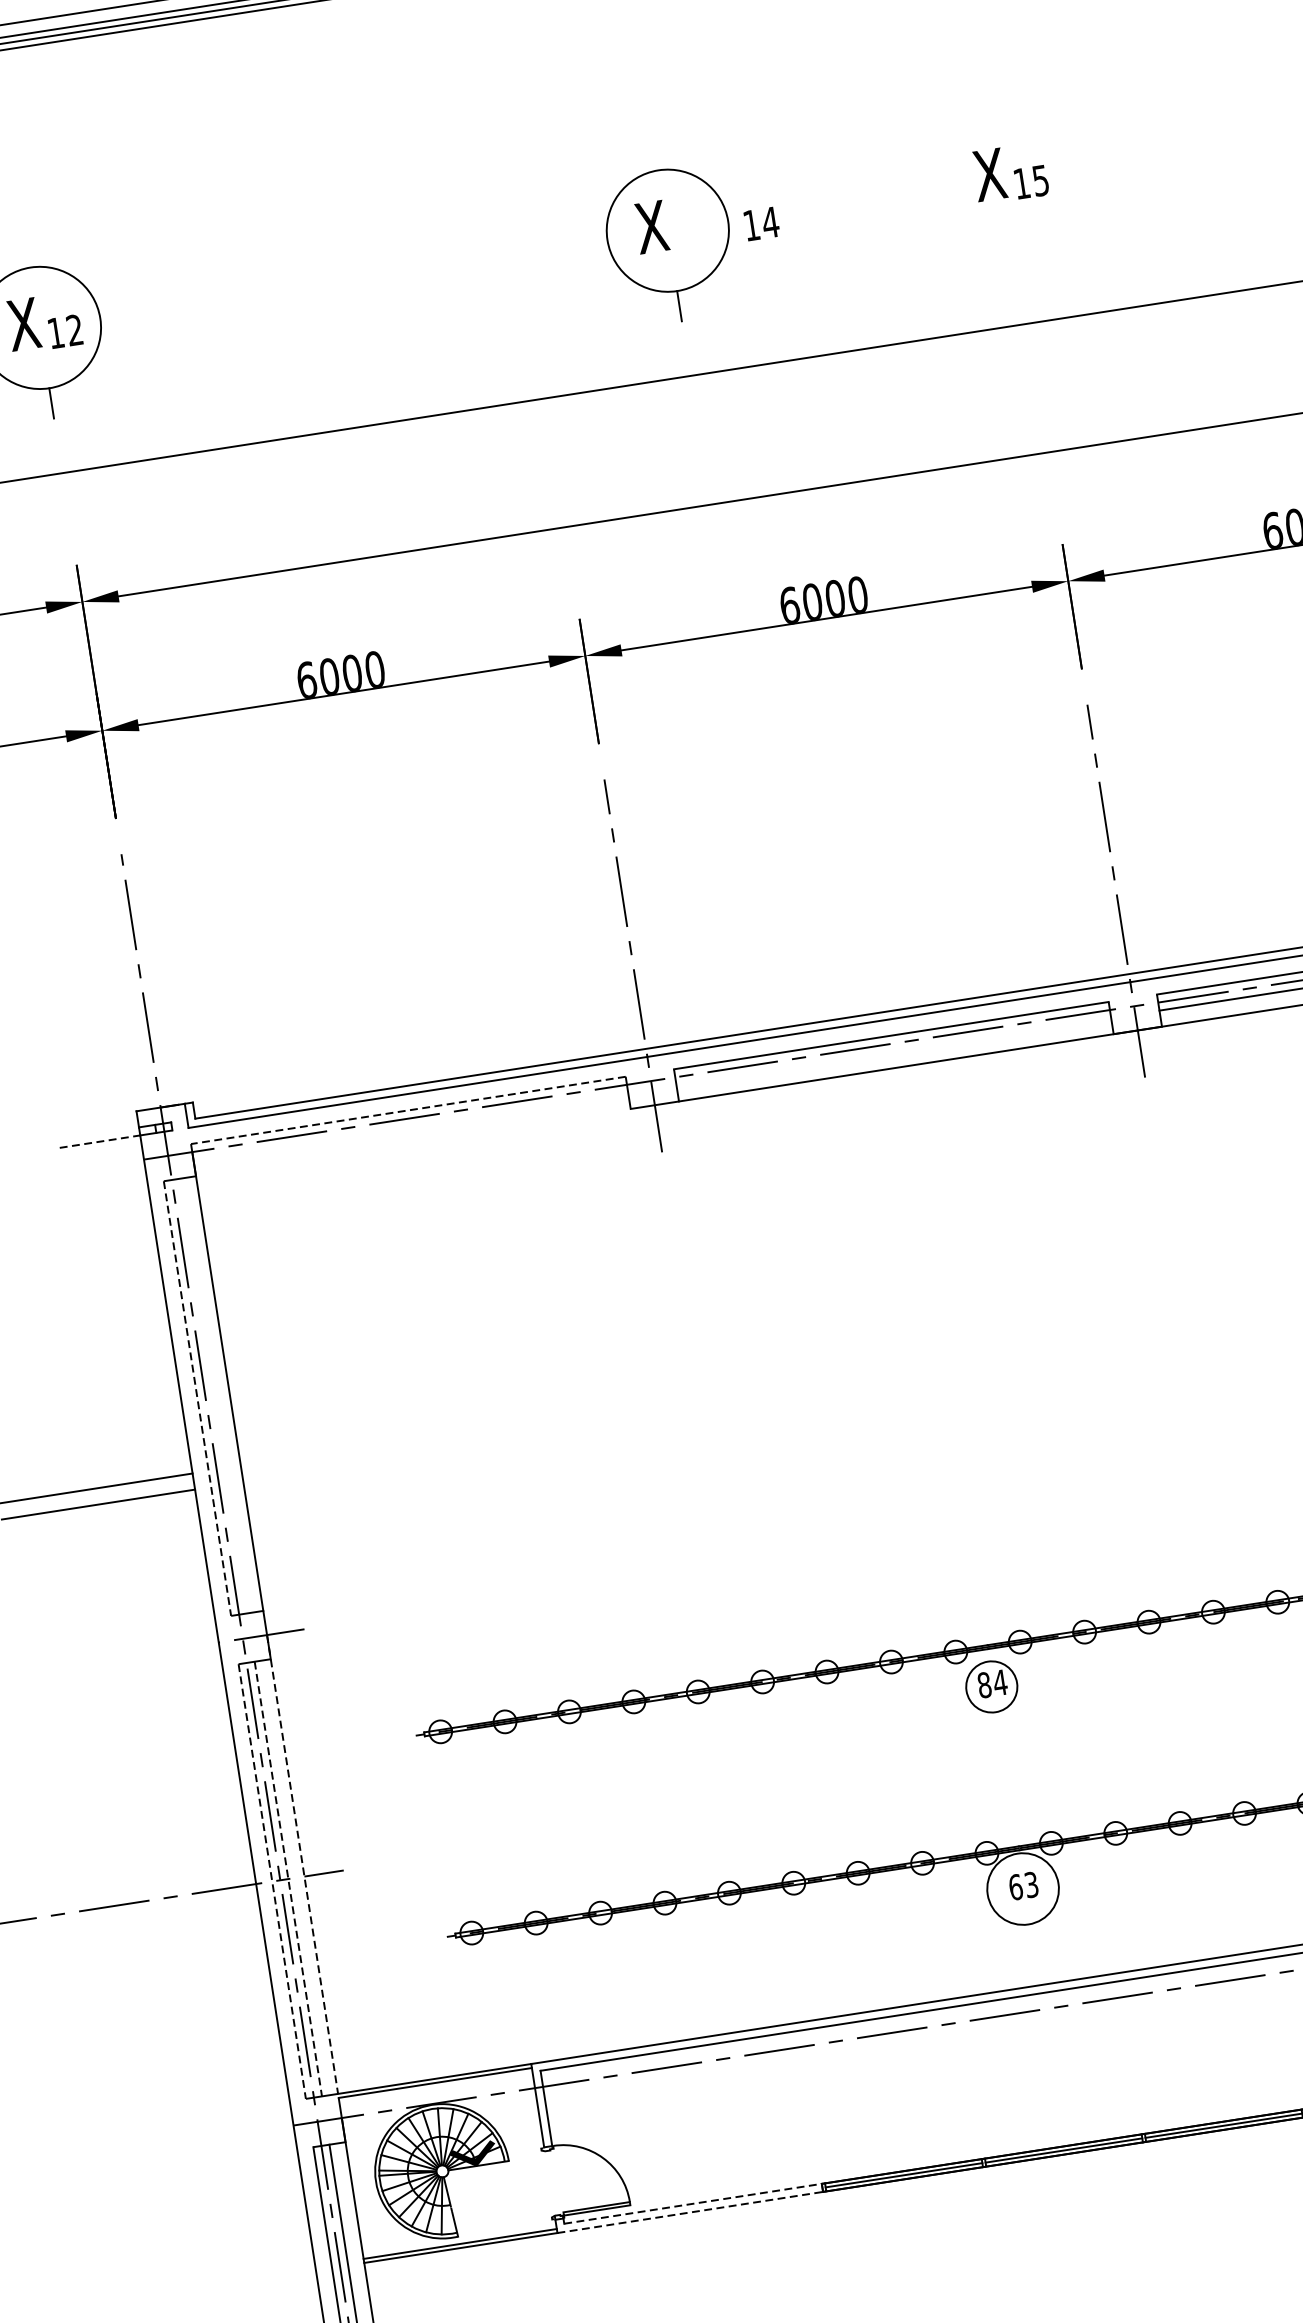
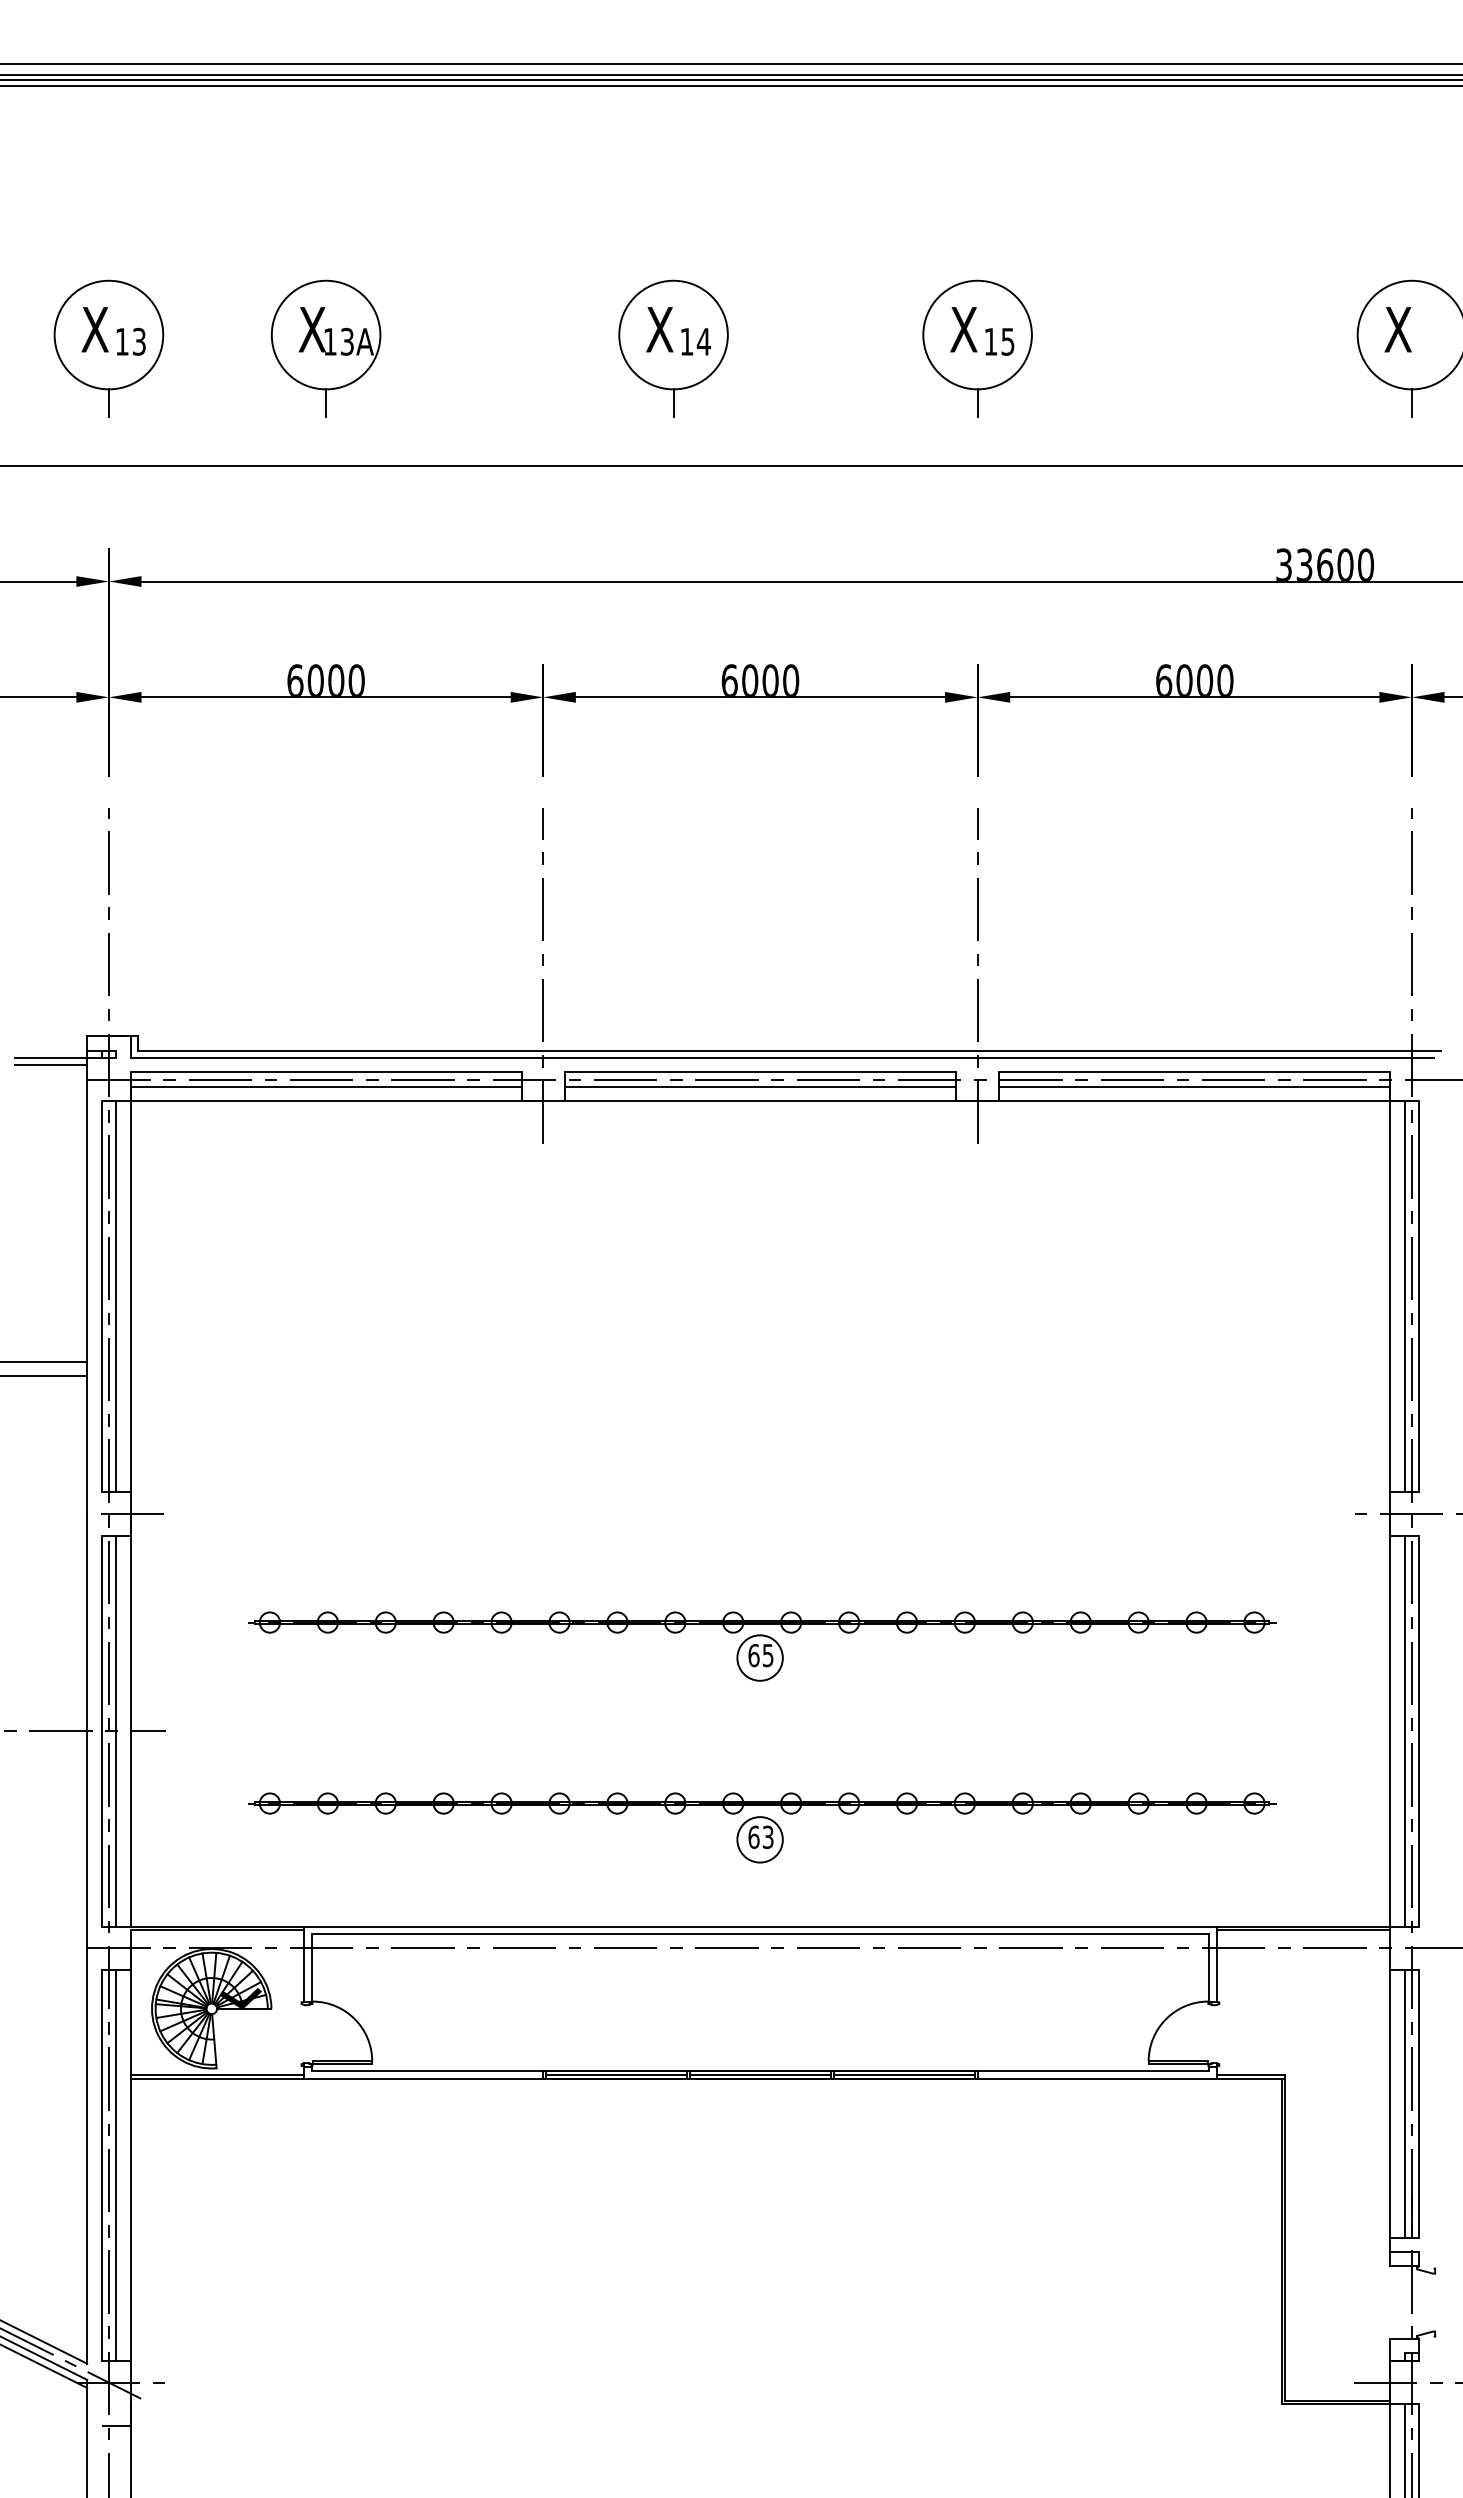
part: (1008, 193) -> (977, 348), added
text: (761, 223) -> (695, 341), moved
part: (283, 305) -> (325, 348), added
text: (73, 329) -> (138, 341), 12 -> 13
line: (893, 1051) -> (760, 1086), added
line: (407, 1110) -> (325, 1072), dashed -> solid
line: (410, 1126) -> (325, 1086), added
line: (424, 1140) -> (336, 1101), added
line: (100, 1141) -> (51, 1057), dashed -> solid
line: (100, 1150) -> (50, 1065), added
line: (213, 1395) -> (116, 1296), added
line: (197, 1399) -> (101, 1297), dashed -> solid
text: (992, 1683) -> (761, 1655), 84 -> 65
line: (302, 1864) -> (130, 1720), dashed -> solid
line: (288, 1879) -> (116, 1731), dashed -> solid
line: (272, 1881) -> (101, 1731), dashed -> solid
circle: (1022, 1888) -> (759, 1839), size x0.71
line: (693, 2203) -> (427, 2071), dashed -> solid
line: (690, 2212) -> (424, 2078), dashed -> solid

